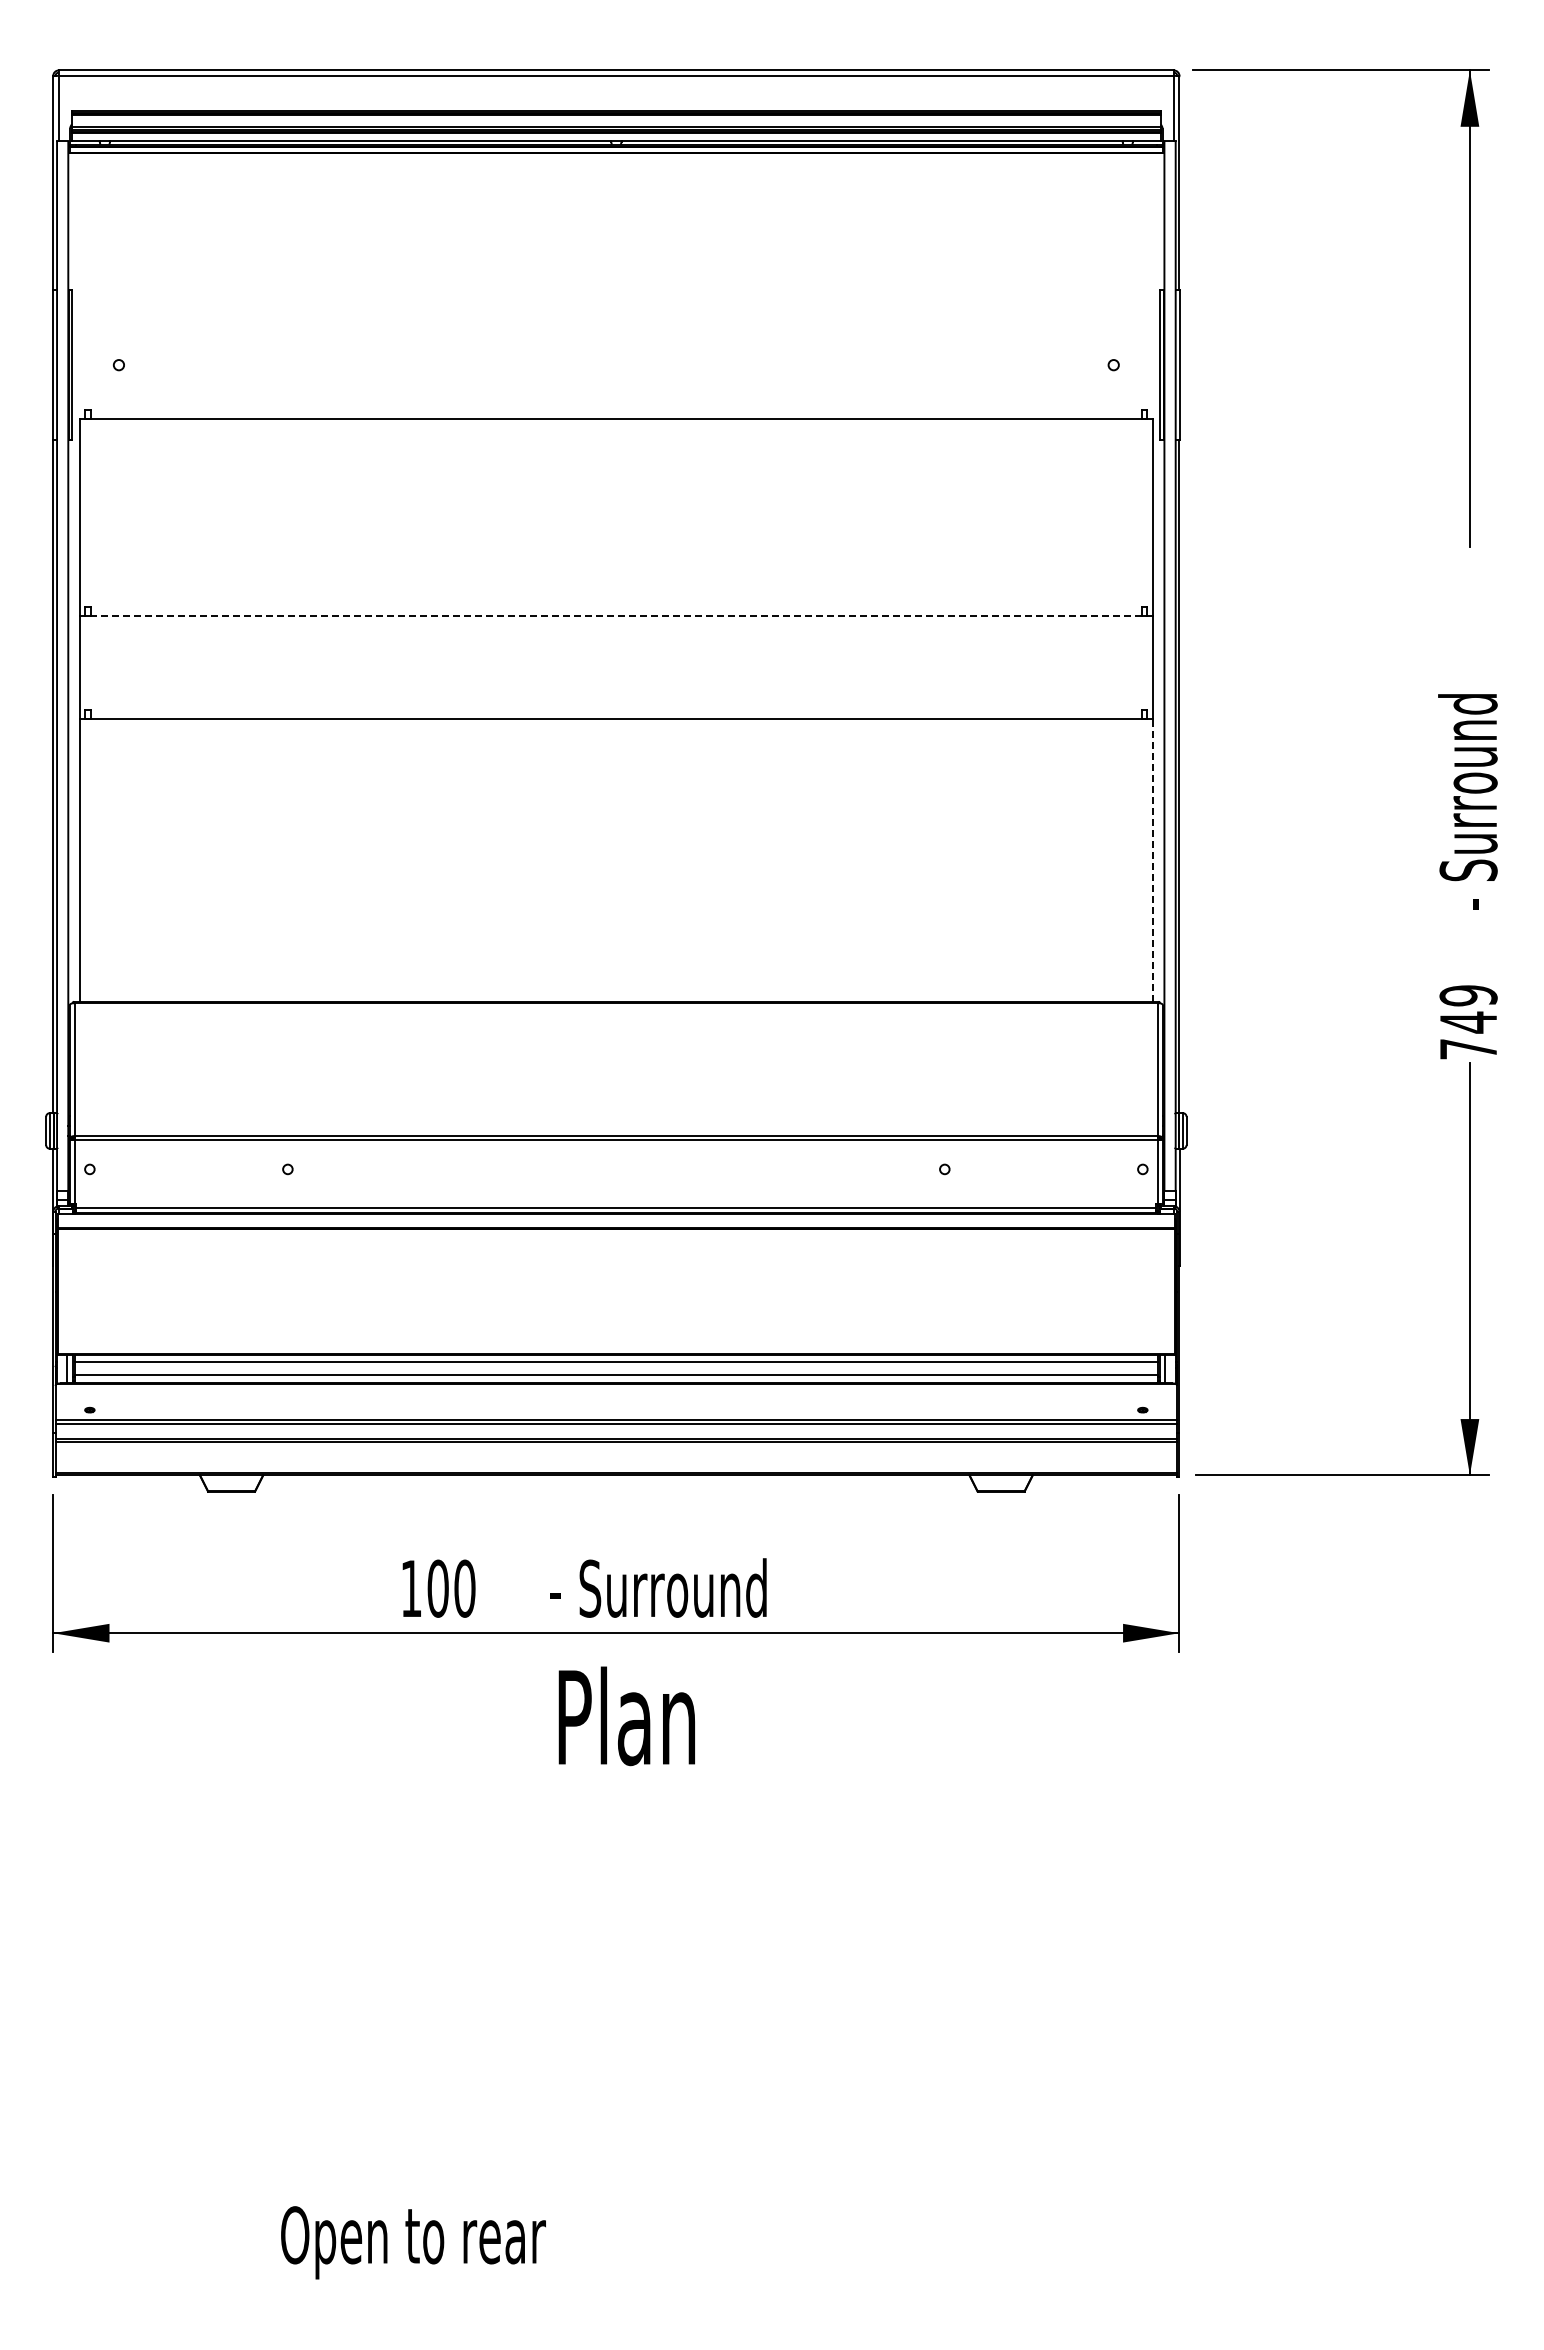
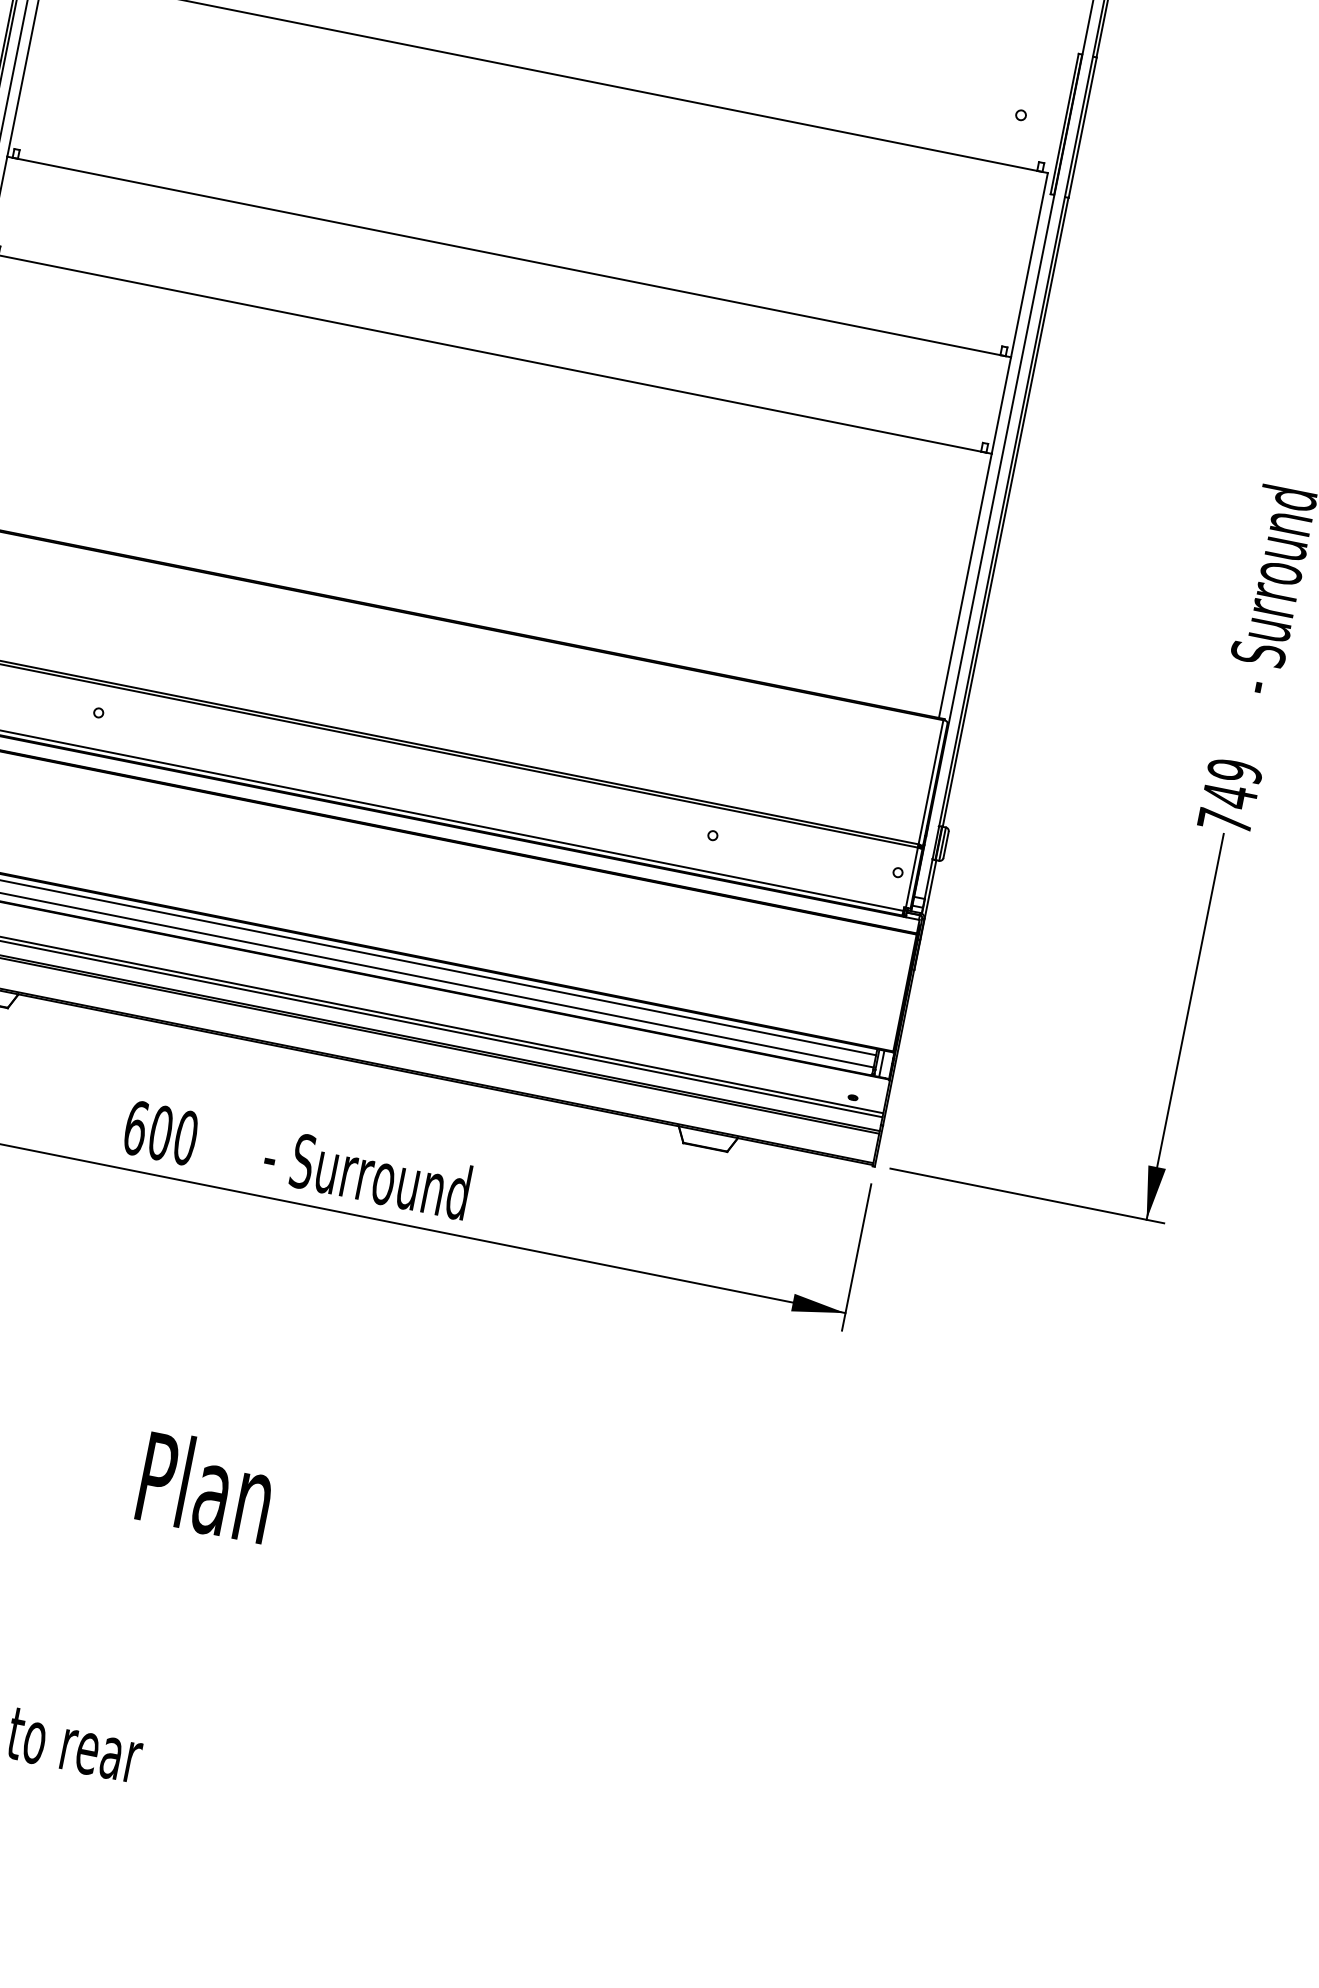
line: (616, 616) -> (509, 257), dashed -> solid
line: (1153, 860) -> (965, 585), dashed -> solid
text: (411, 1588) -> (135, 1127), 100 -> 600
text: (626, 1716) -> (206, 1487), moved

